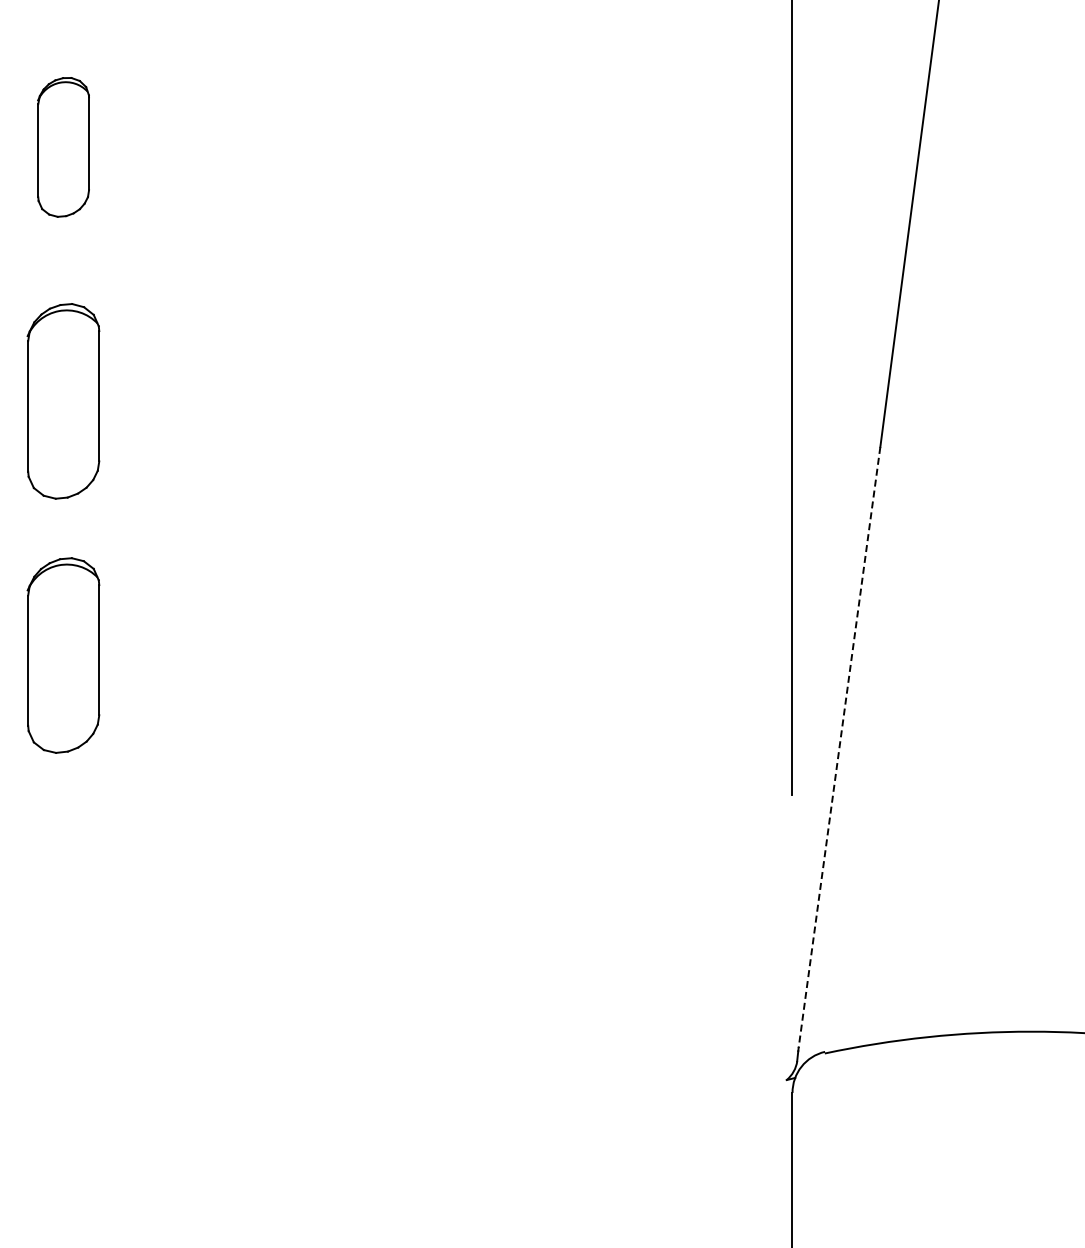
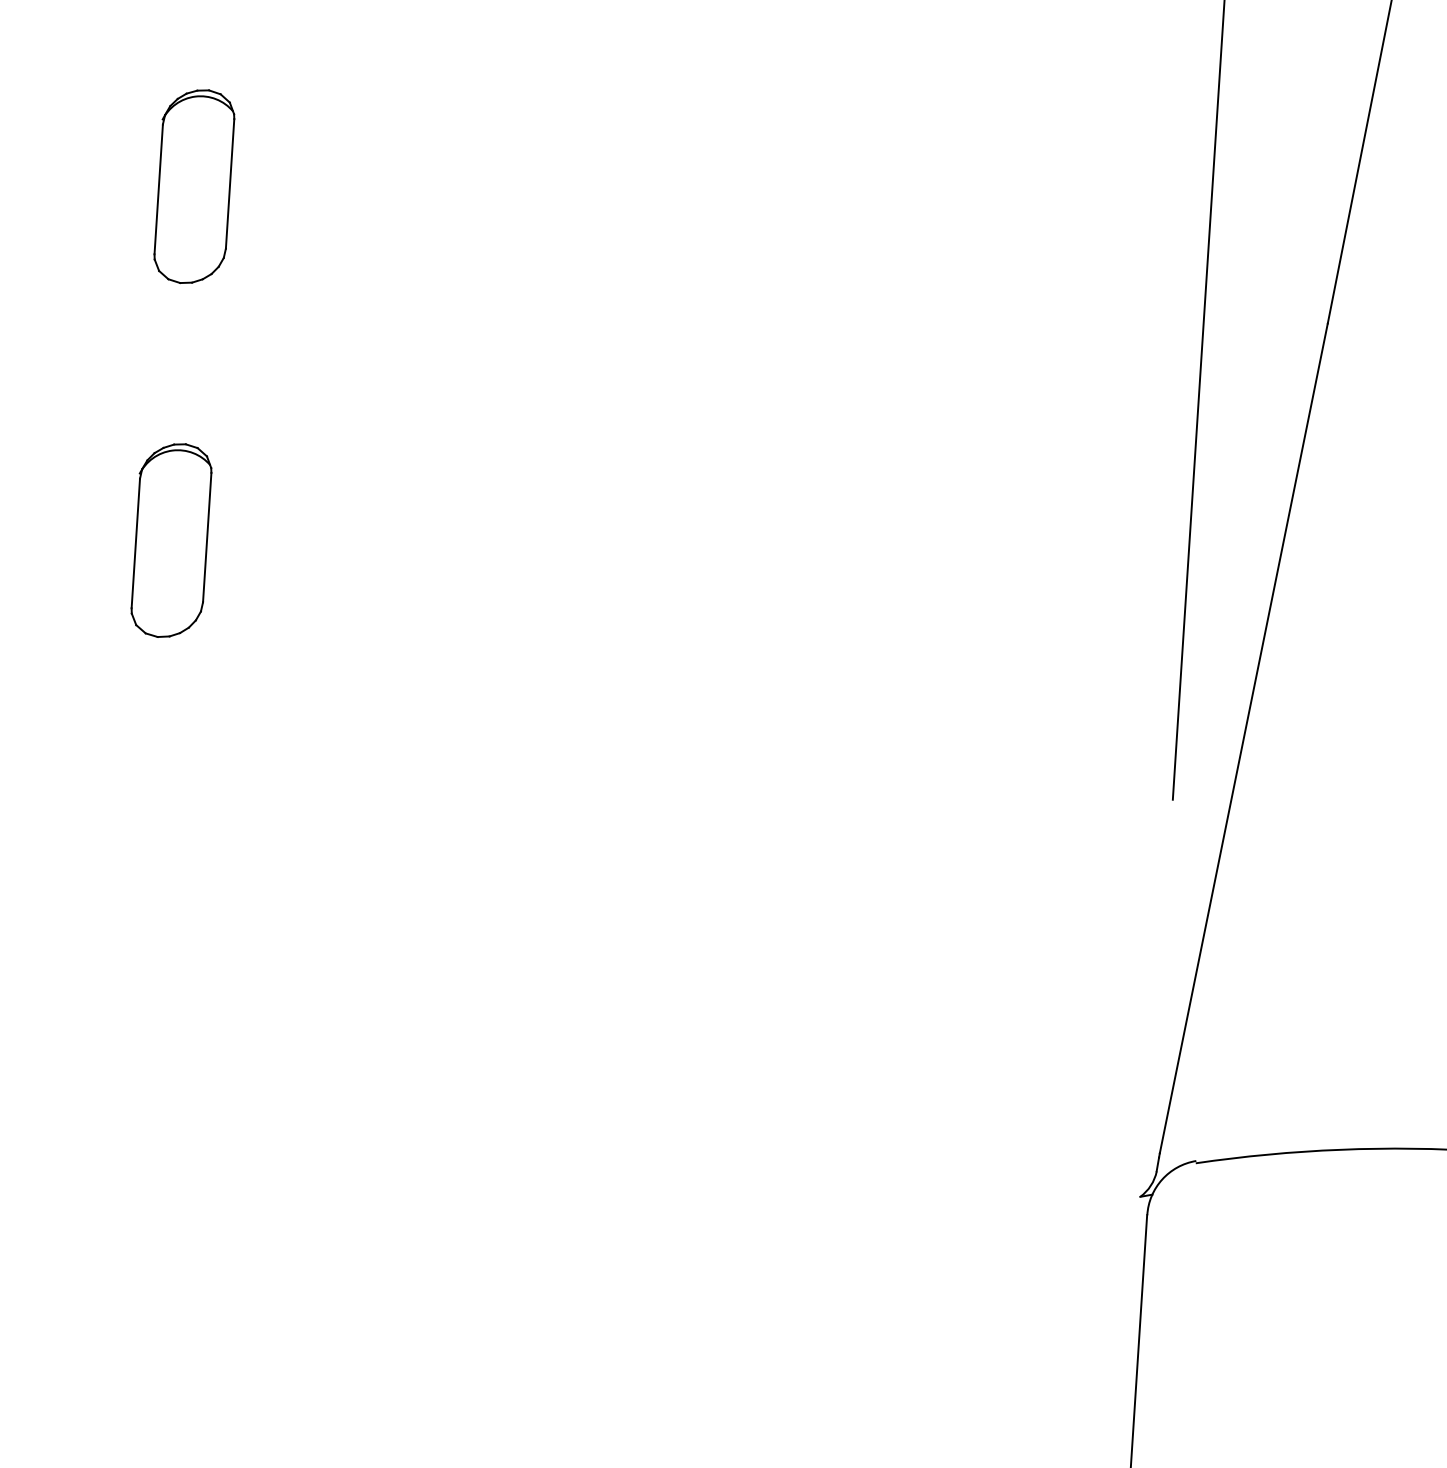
part: (63, 401) -> (194, 186), size x0.71
part: (63, 655) -> (171, 540), size x0.71
line: (839, 748) -> (1243, 739), dashed -> solid

